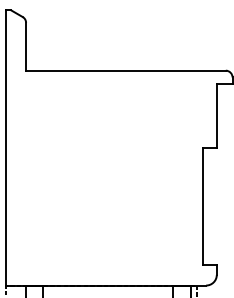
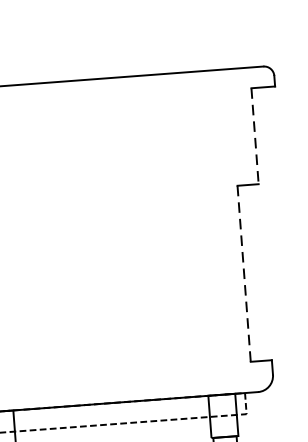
line: (216, 116) -> (254, 136), solid -> dashed
line: (202, 206) -> (243, 273), solid -> dashed

